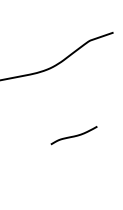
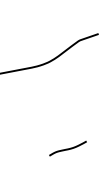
curve: (73, 135) -> (67, 148), moved

